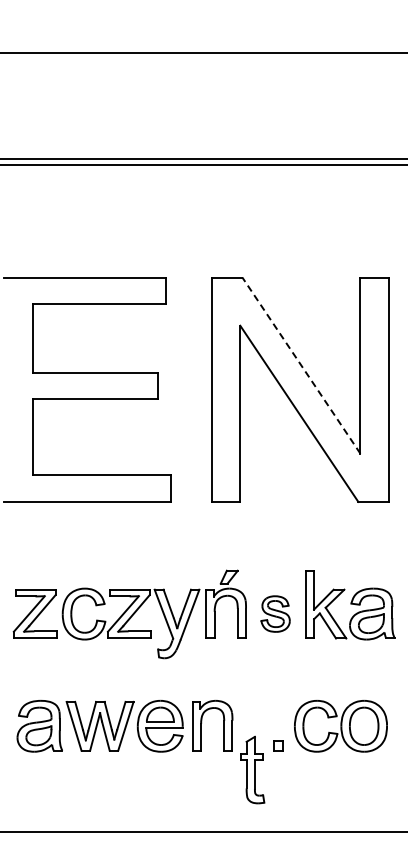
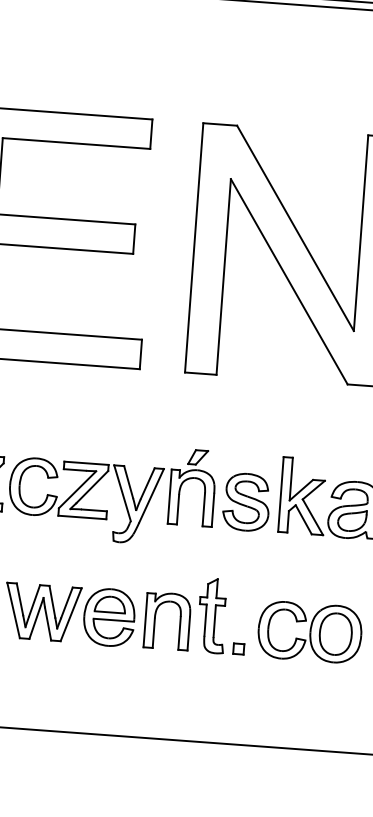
line: (301, 365) -> (295, 228), dashed -> solid
part: (275, 613) -> (246, 501), size x1.43
part: (252, 769) -> (212, 615), moved

